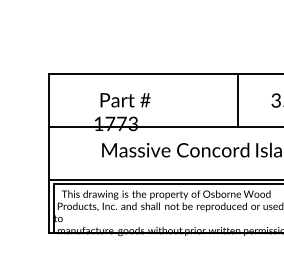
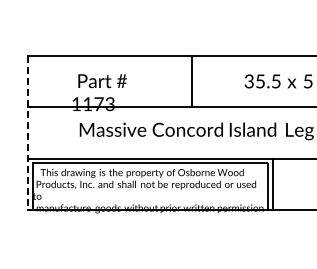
line: (238, 100) -> (192, 81), moved
text: (110, 124) -> (87, 104), 1773 -> 1173
line: (48, 154) -> (27, 133), solid -> dashed

